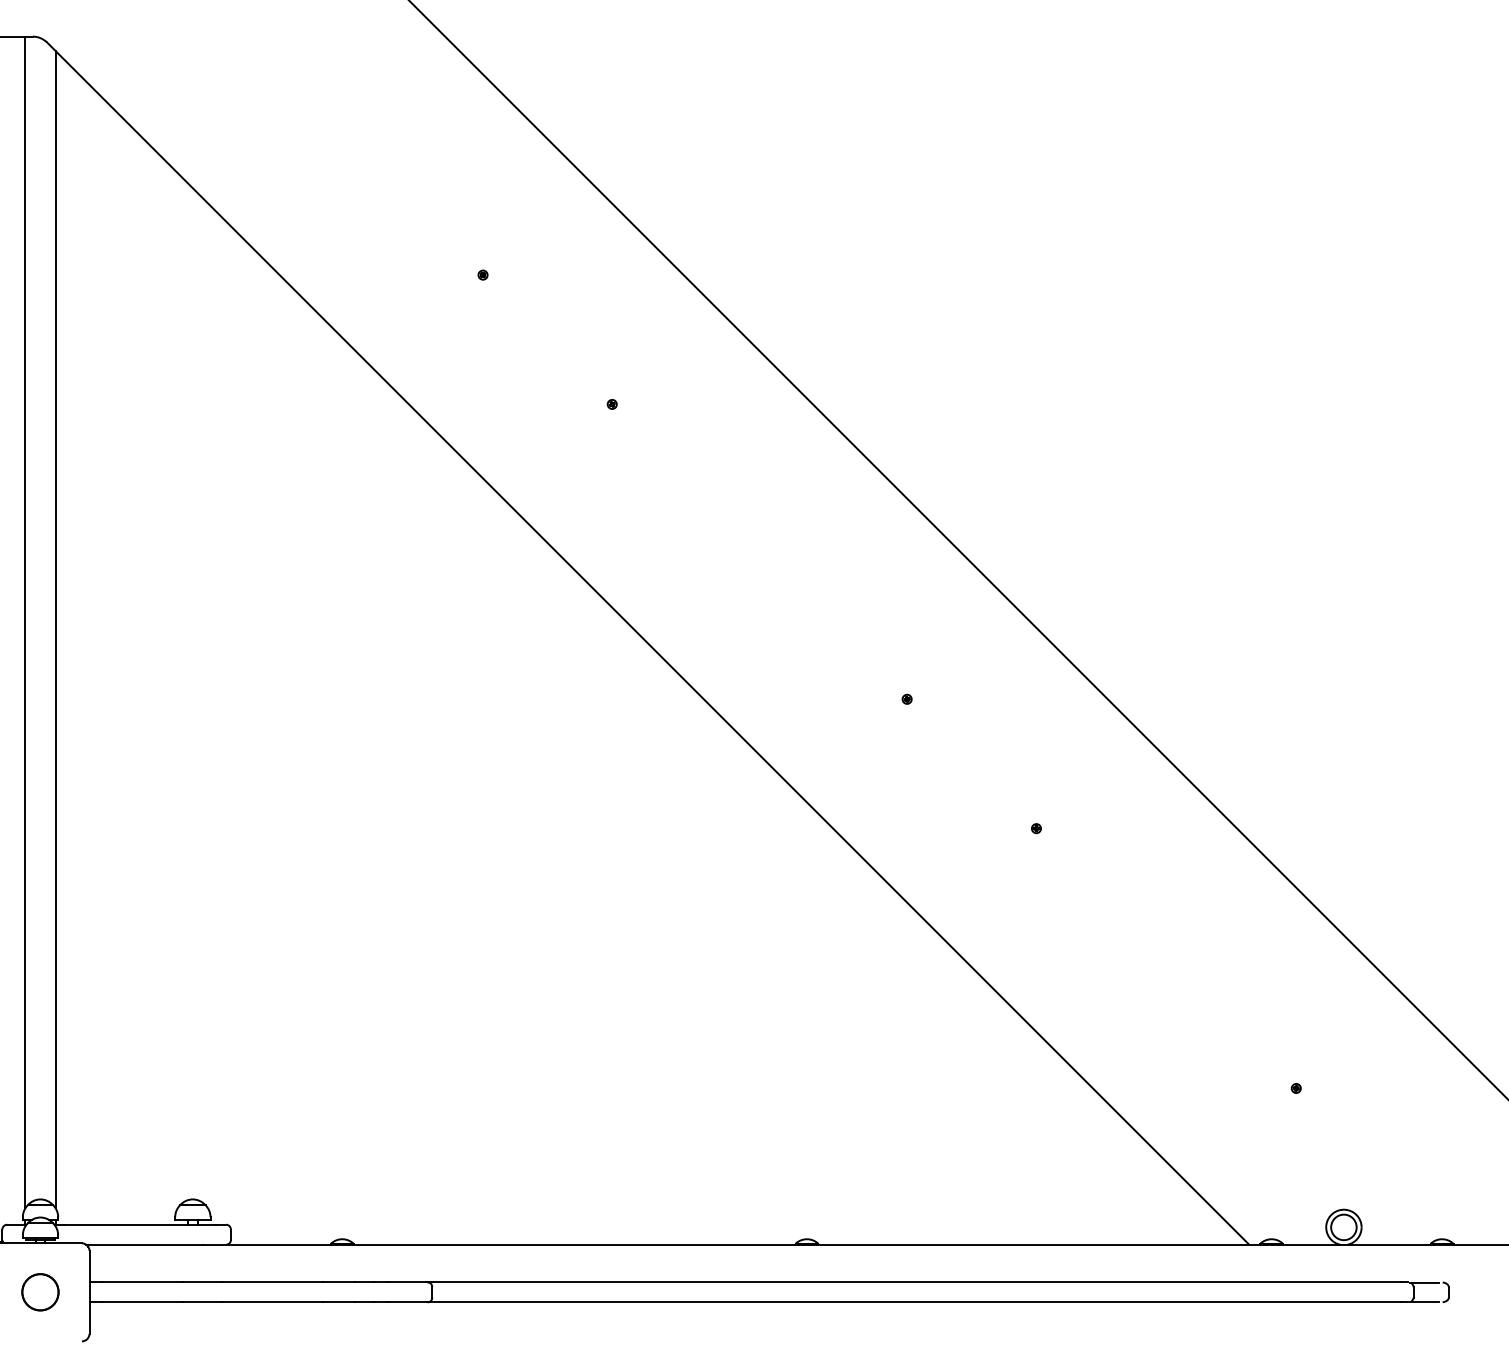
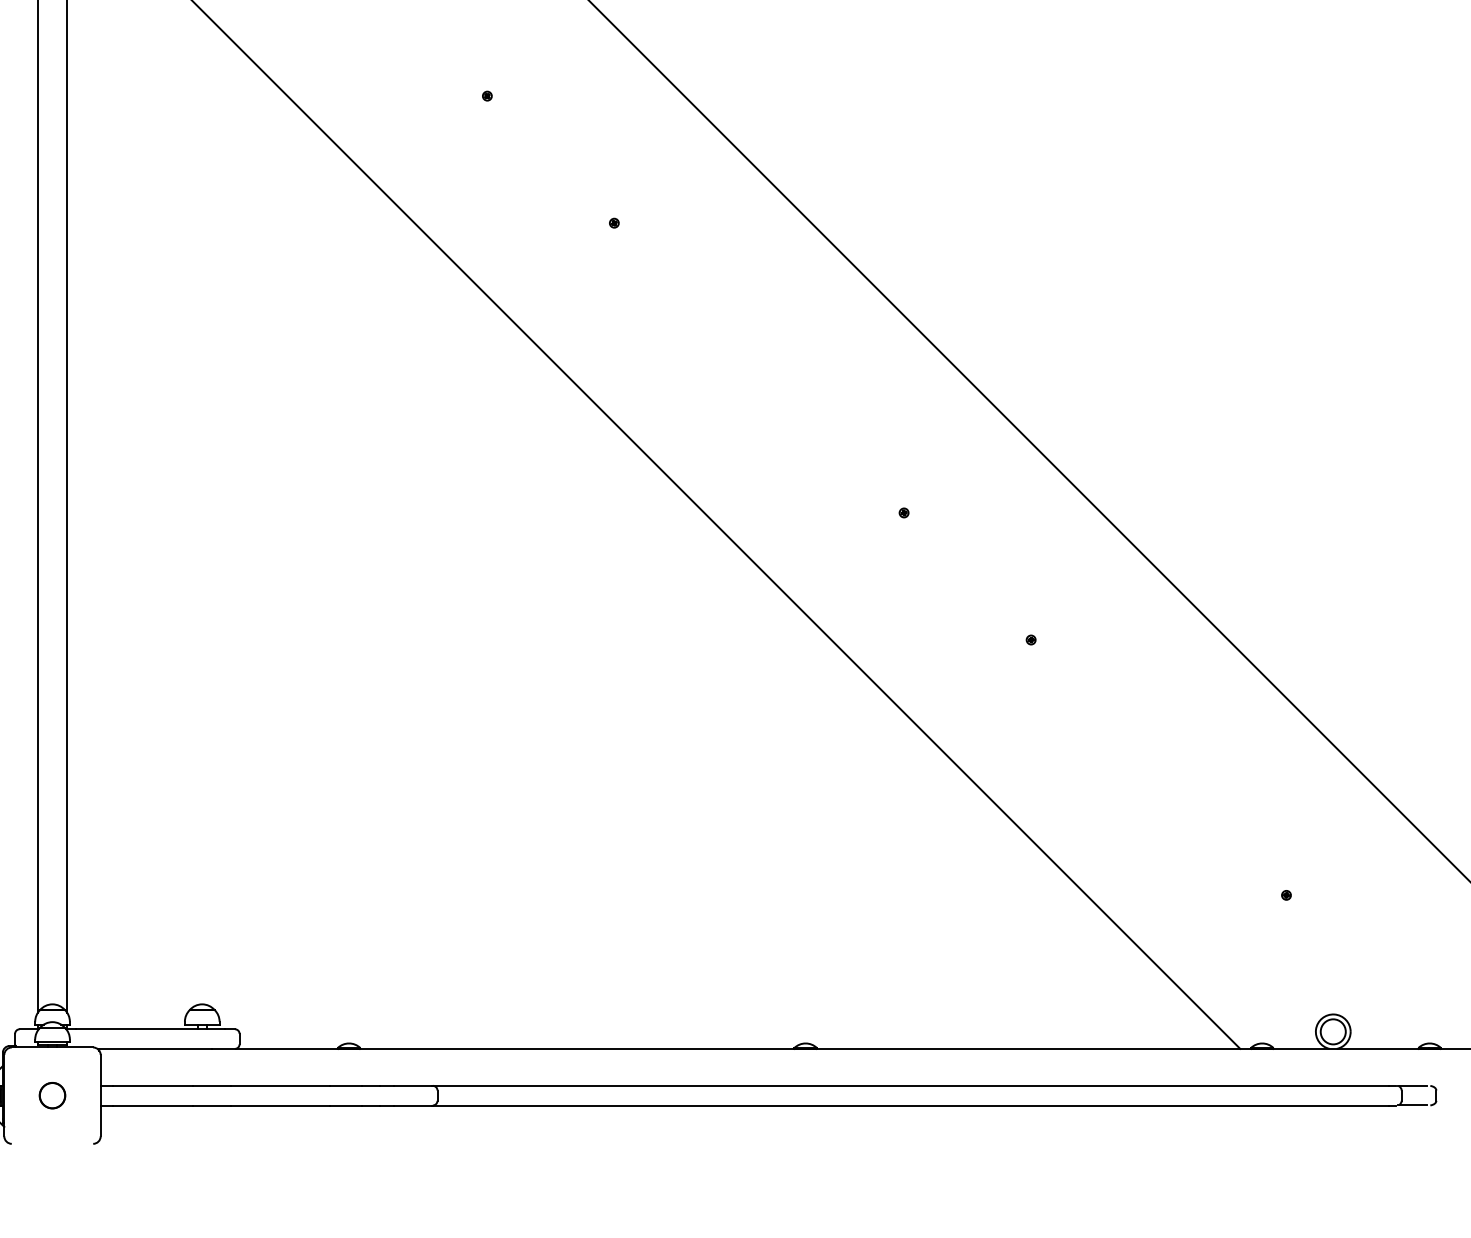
circle: (40, 1292) -> (52, 1095), size x0.71

